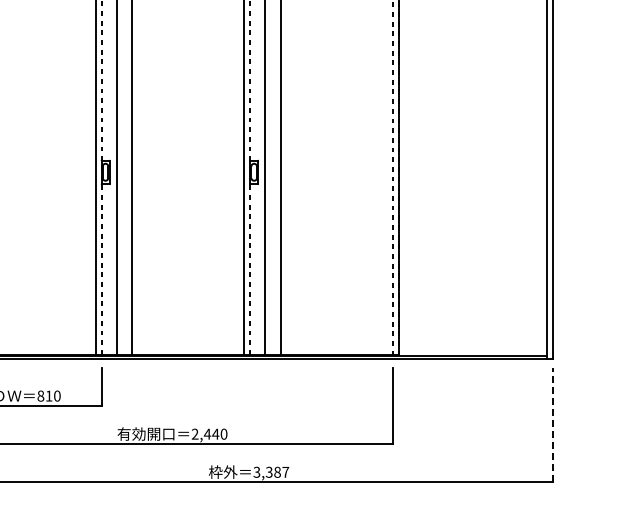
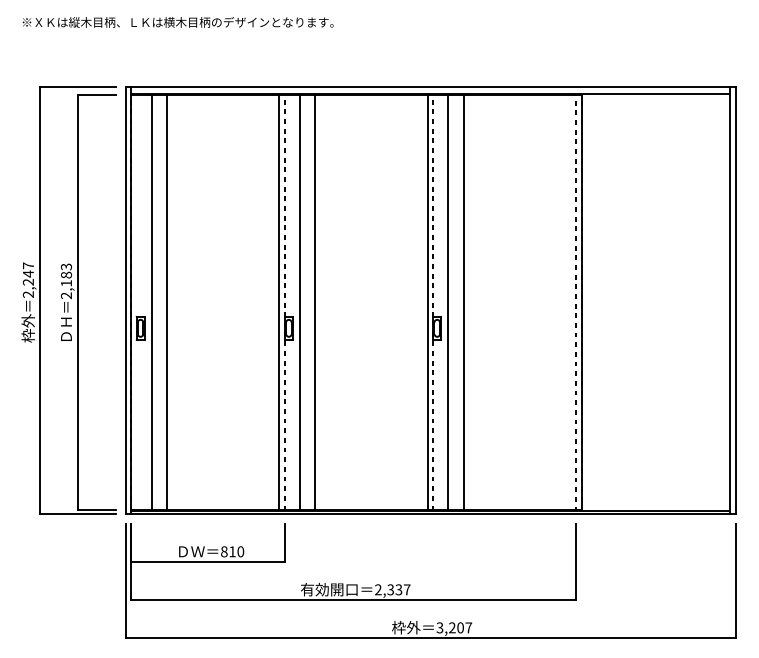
line: (552, 424) -> (735, 580), dashed -> solid
text: (215, 433) -> (398, 589), 2,440 -> 2,337
text: (273, 471) -> (456, 627), 3,387 -> 3,207

